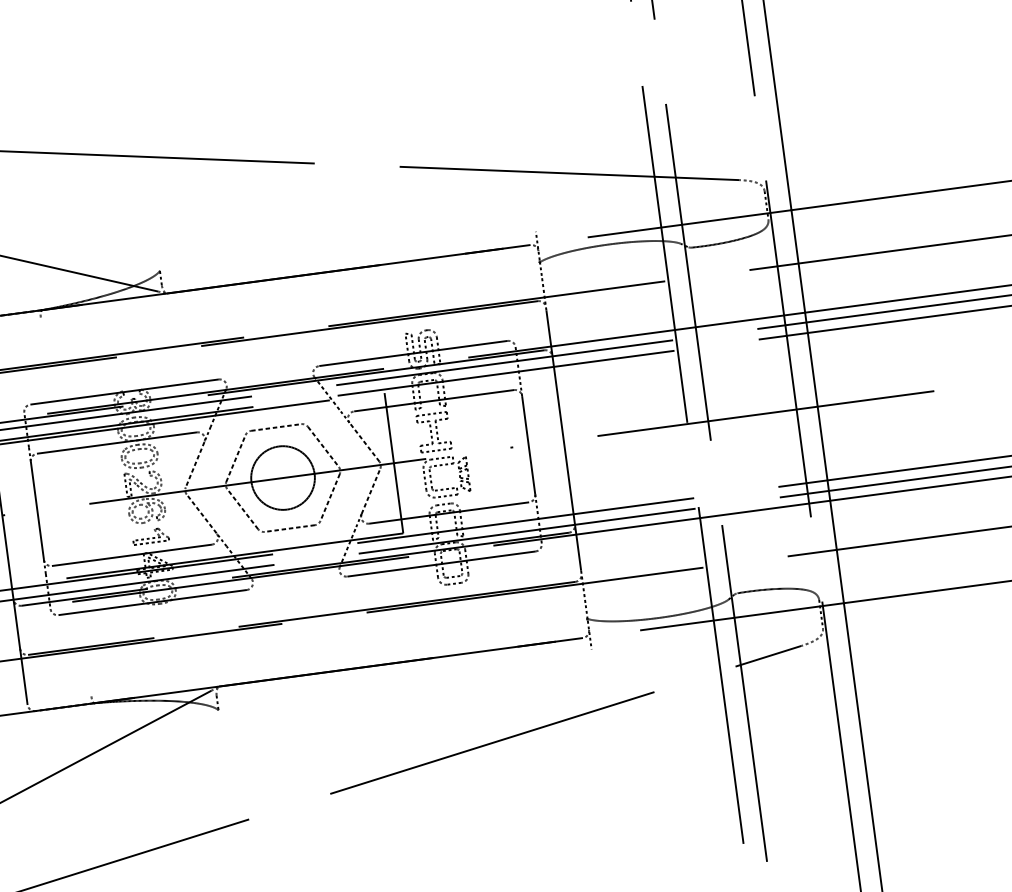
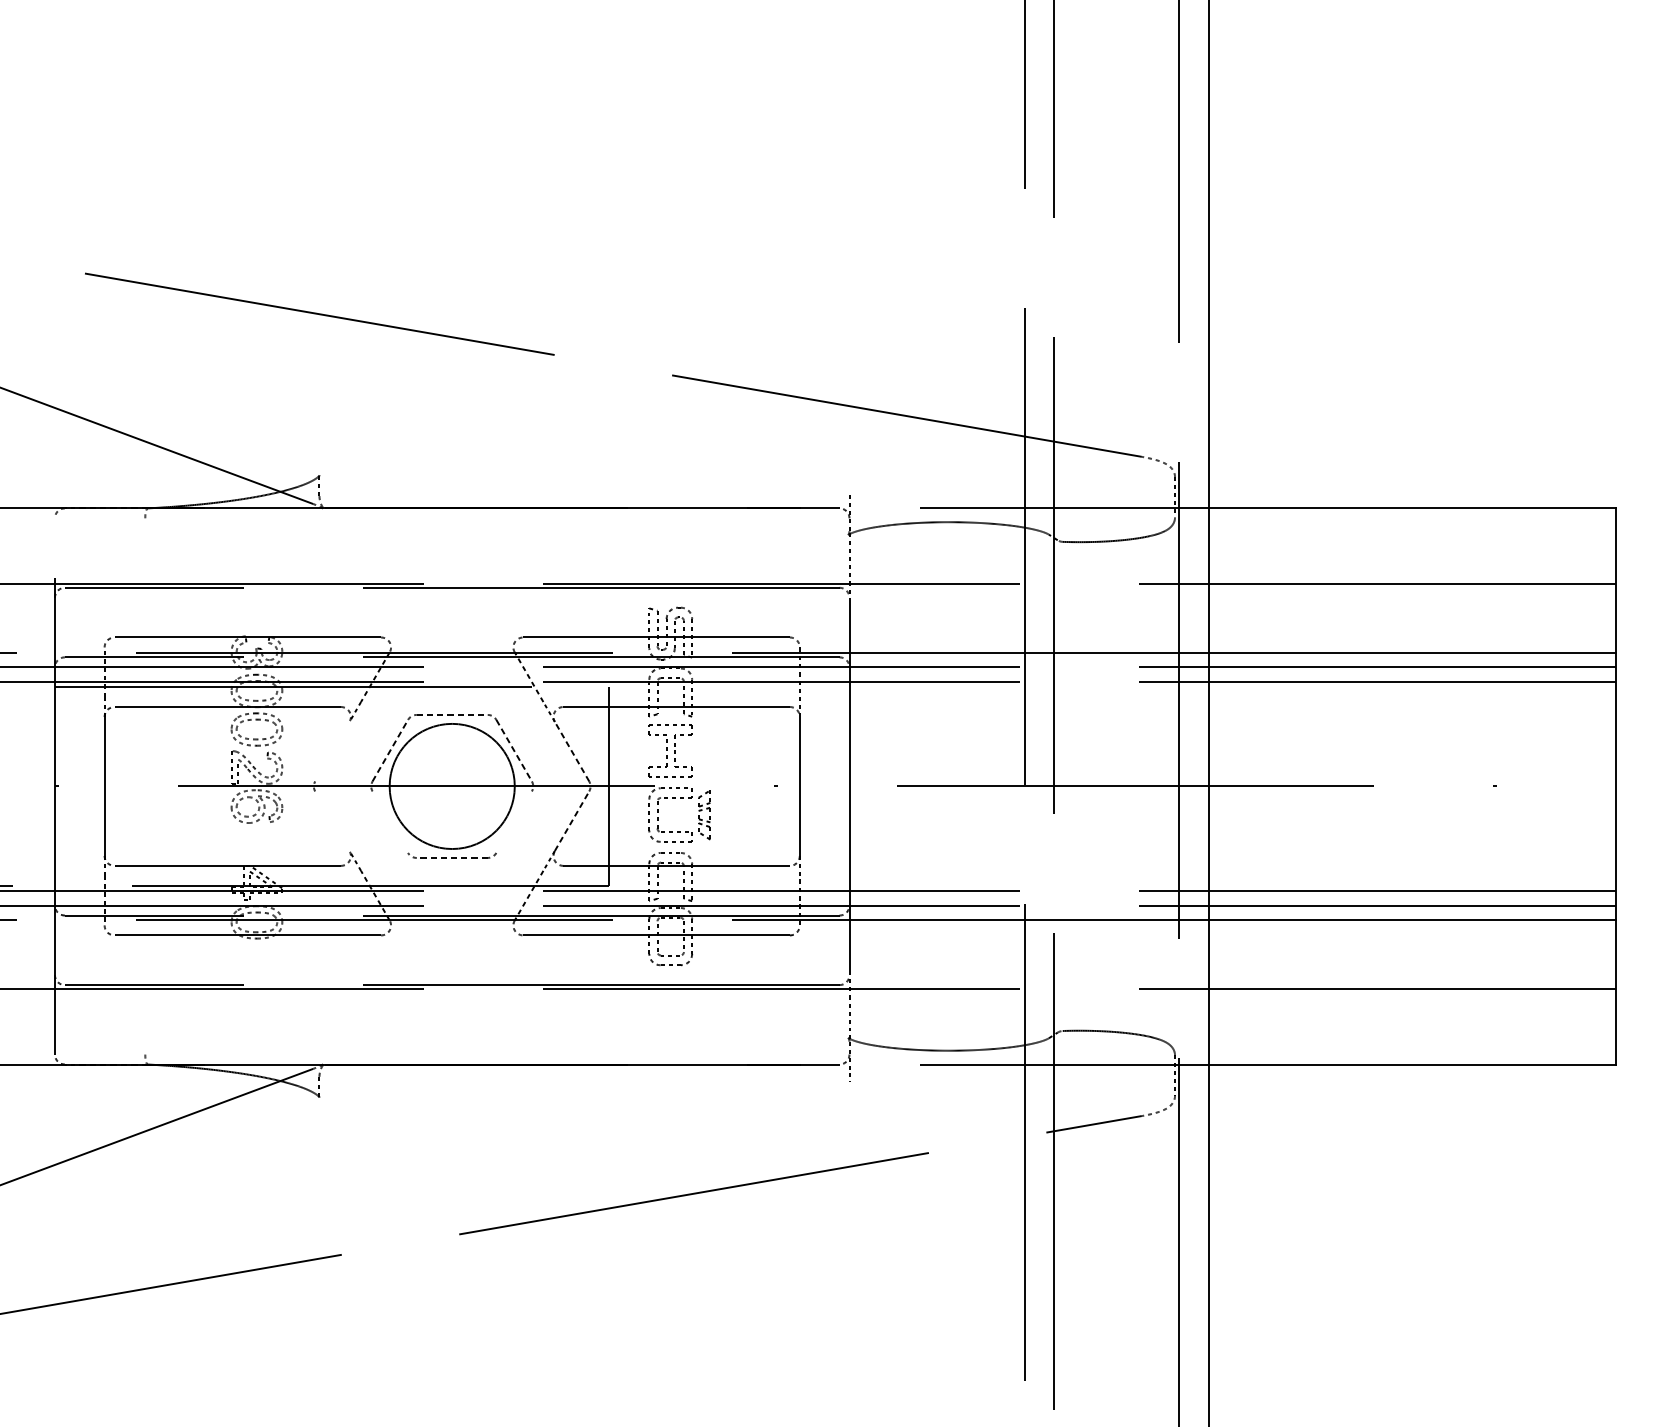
line: (195, 464) -> (332, 751), removed
circle: (282, 478) -> (451, 786), size x1.4
line: (329, 497) -> (513, 821), removed
line: (242, 508) -> (390, 821), removed
line: (201, 514) -> (332, 821), removed
part: (150, 536) -> (256, 842), removed

